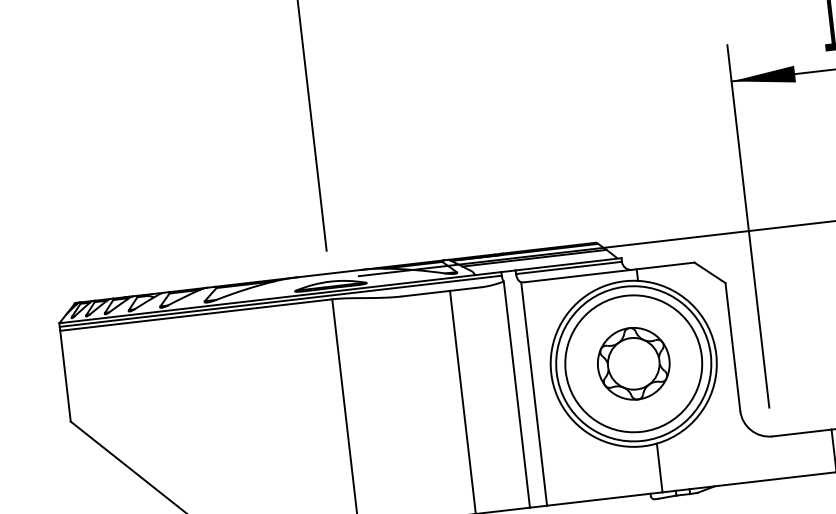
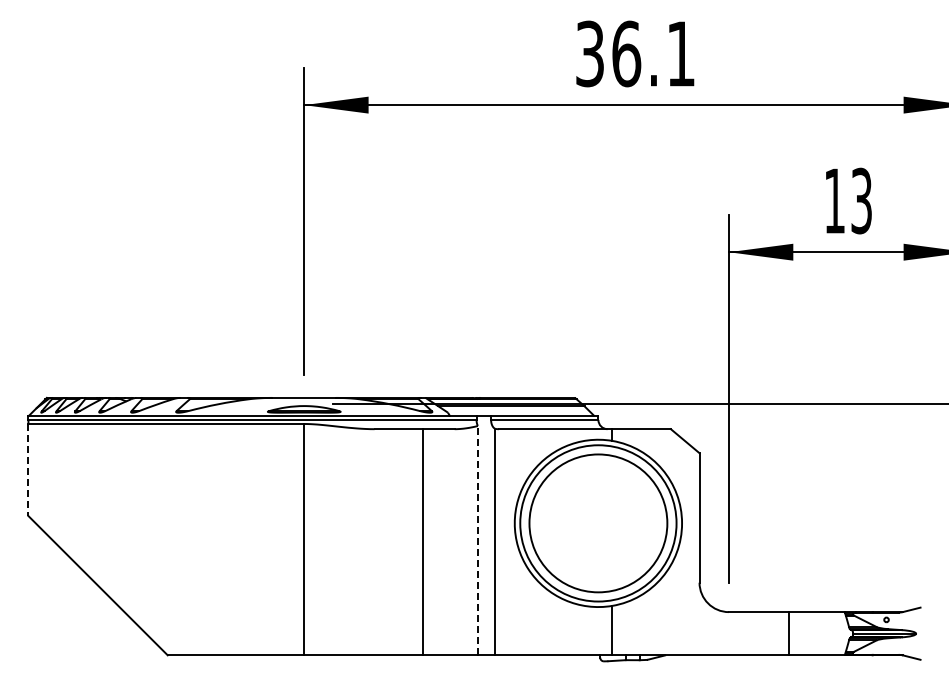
part: (633, 363) -> (598, 523), removed
line: (65, 376) -> (28, 470), solid -> dashed
line: (516, 394) -> (477, 540), solid -> dashed

